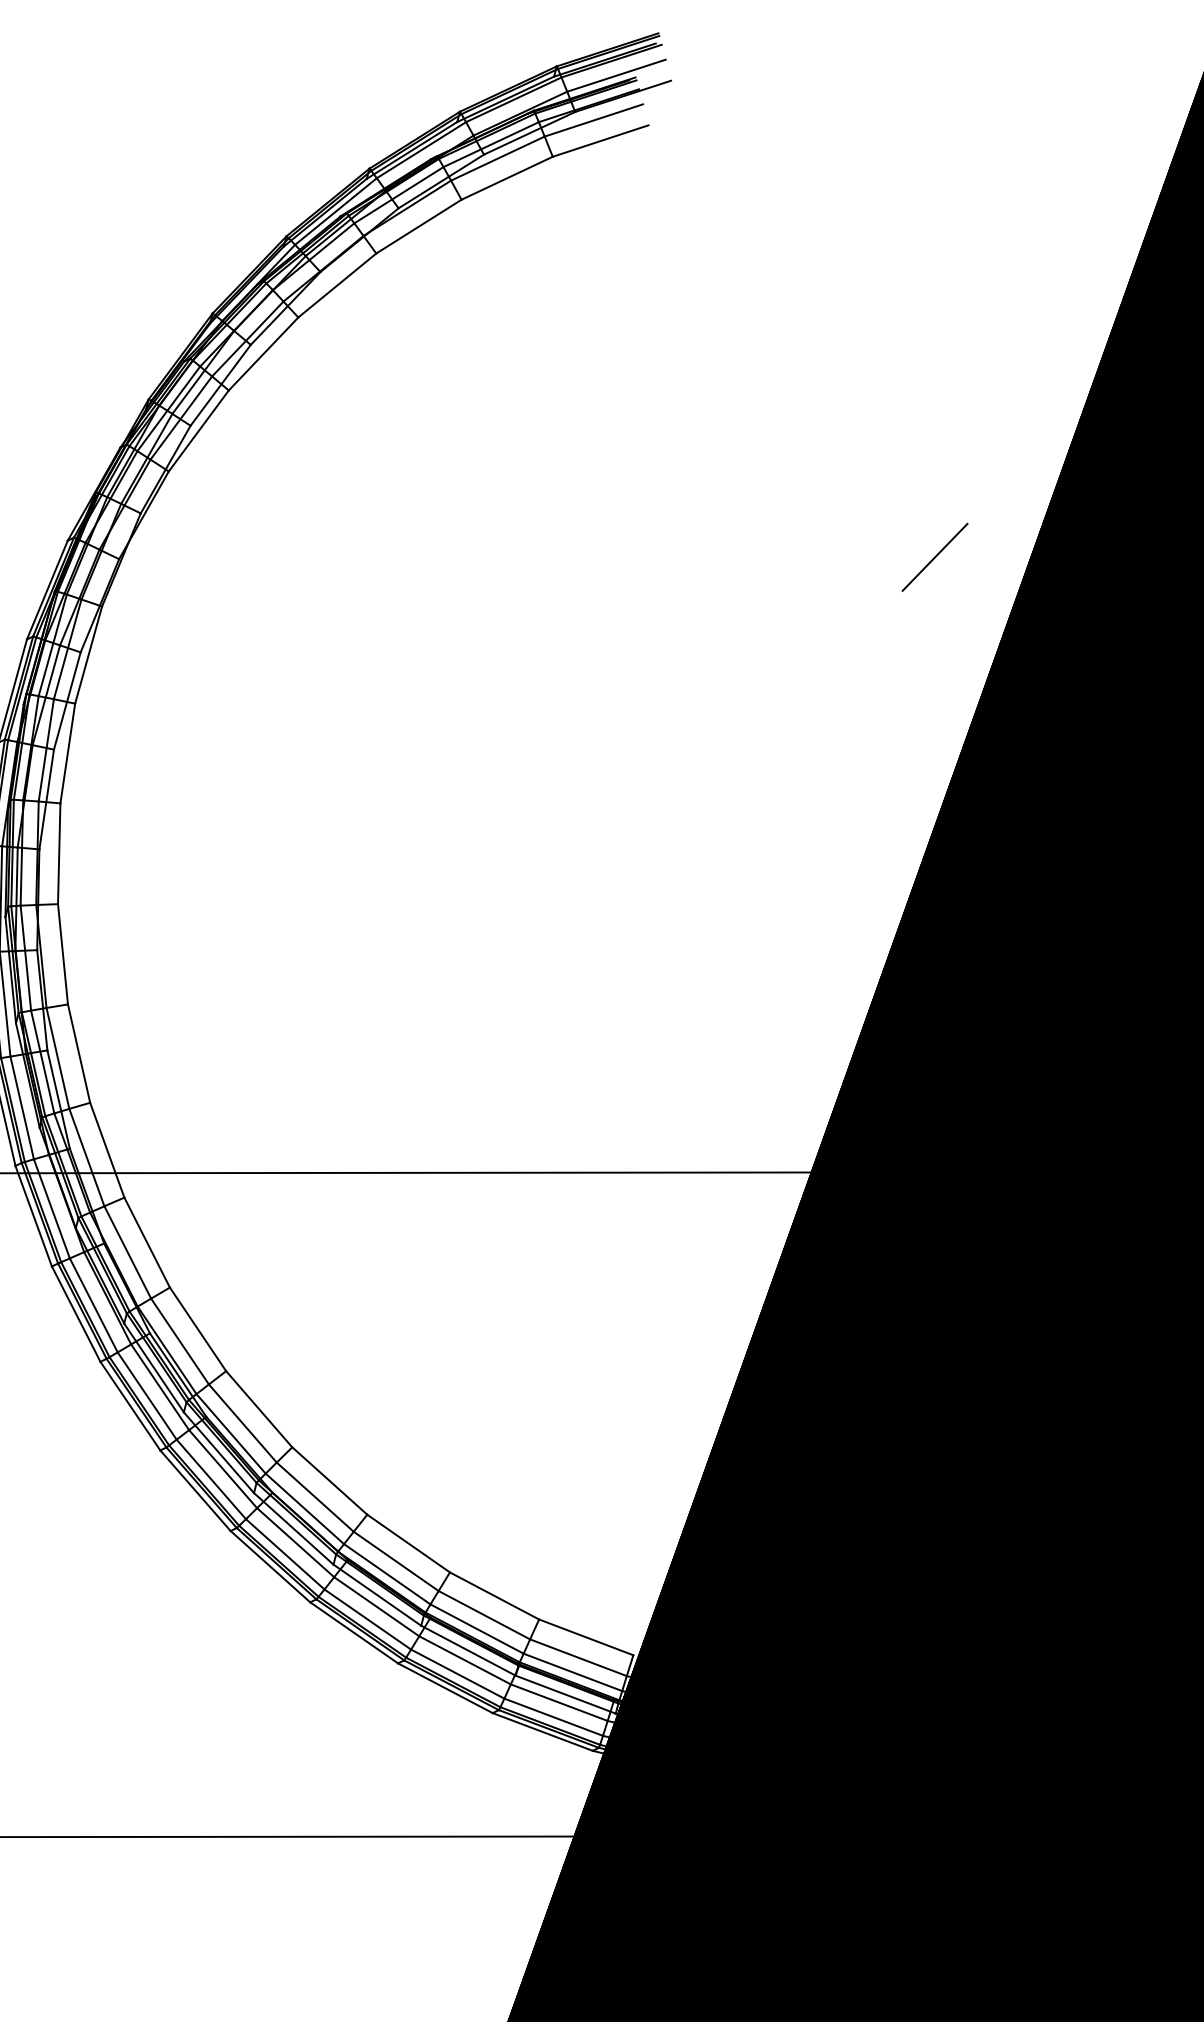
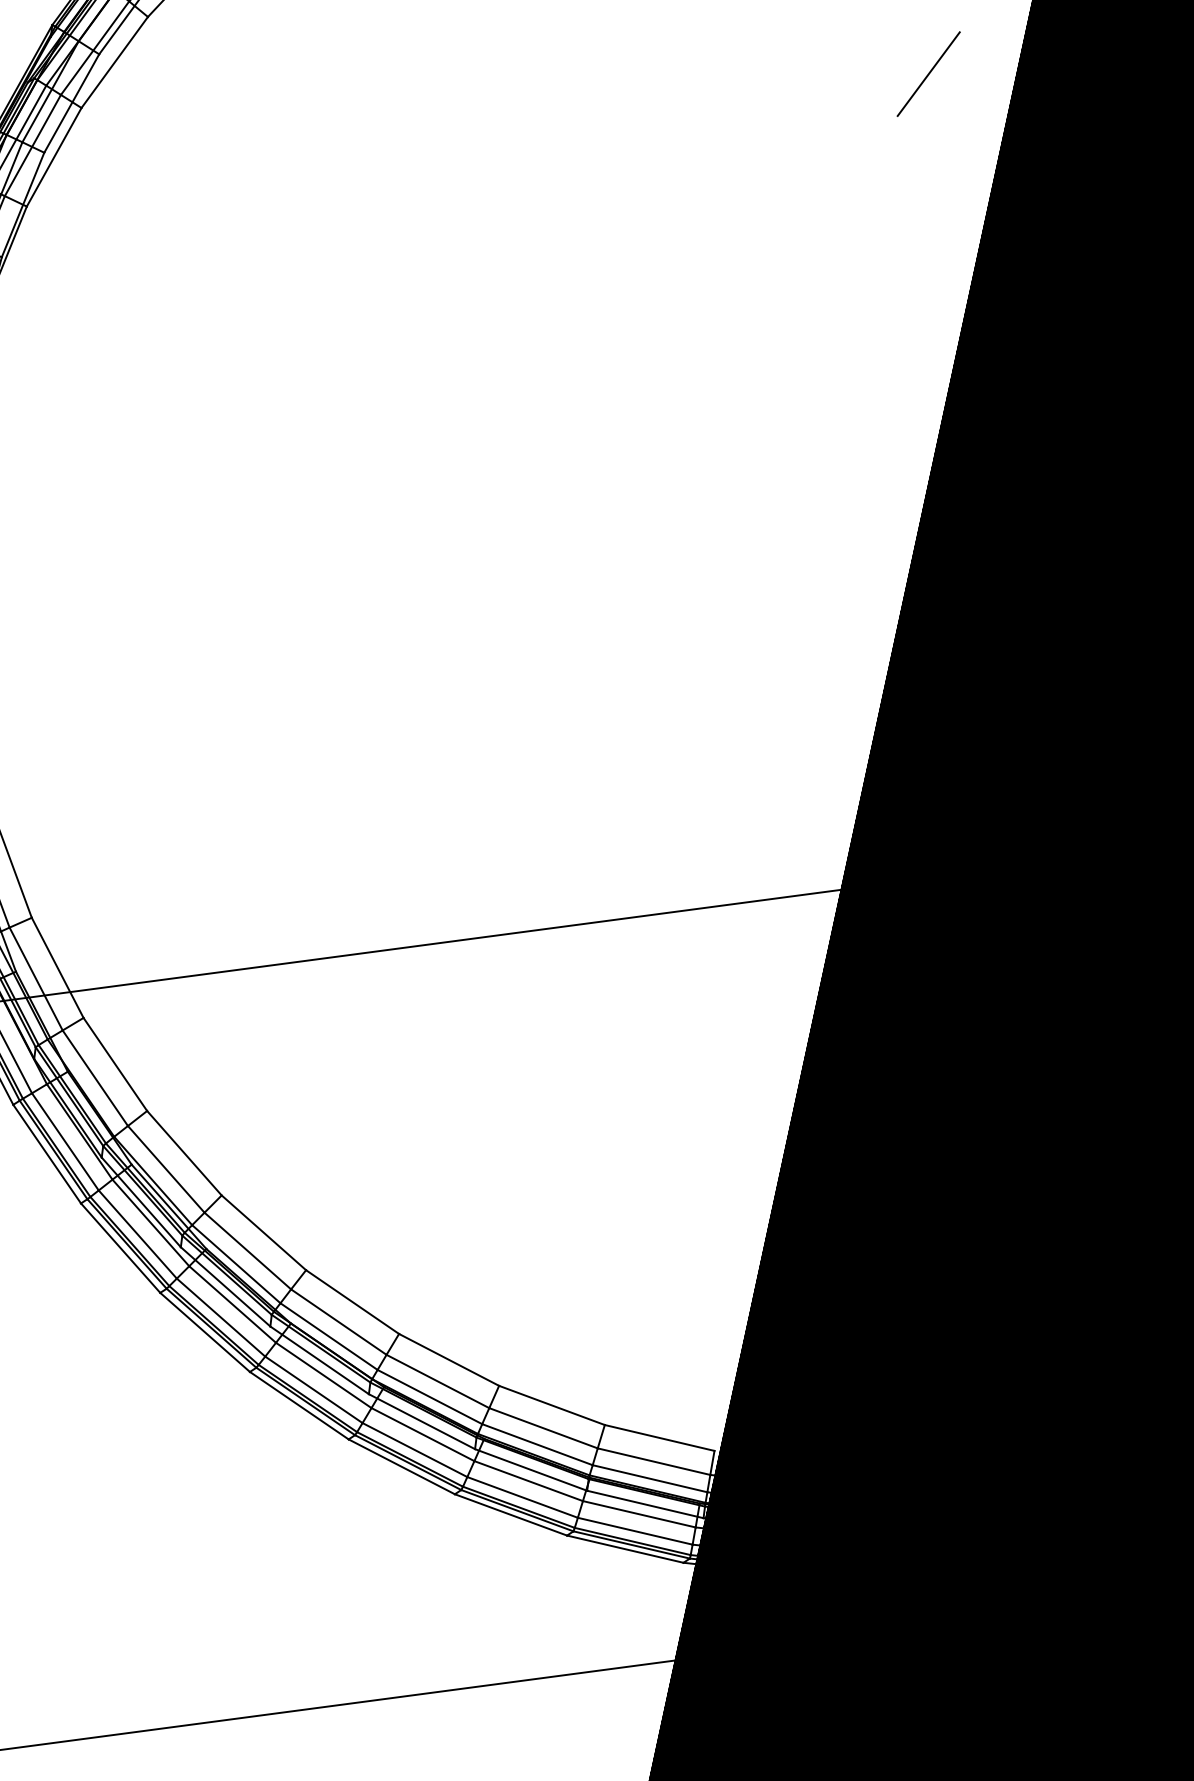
line: (934, 556) -> (927, 73), moved

